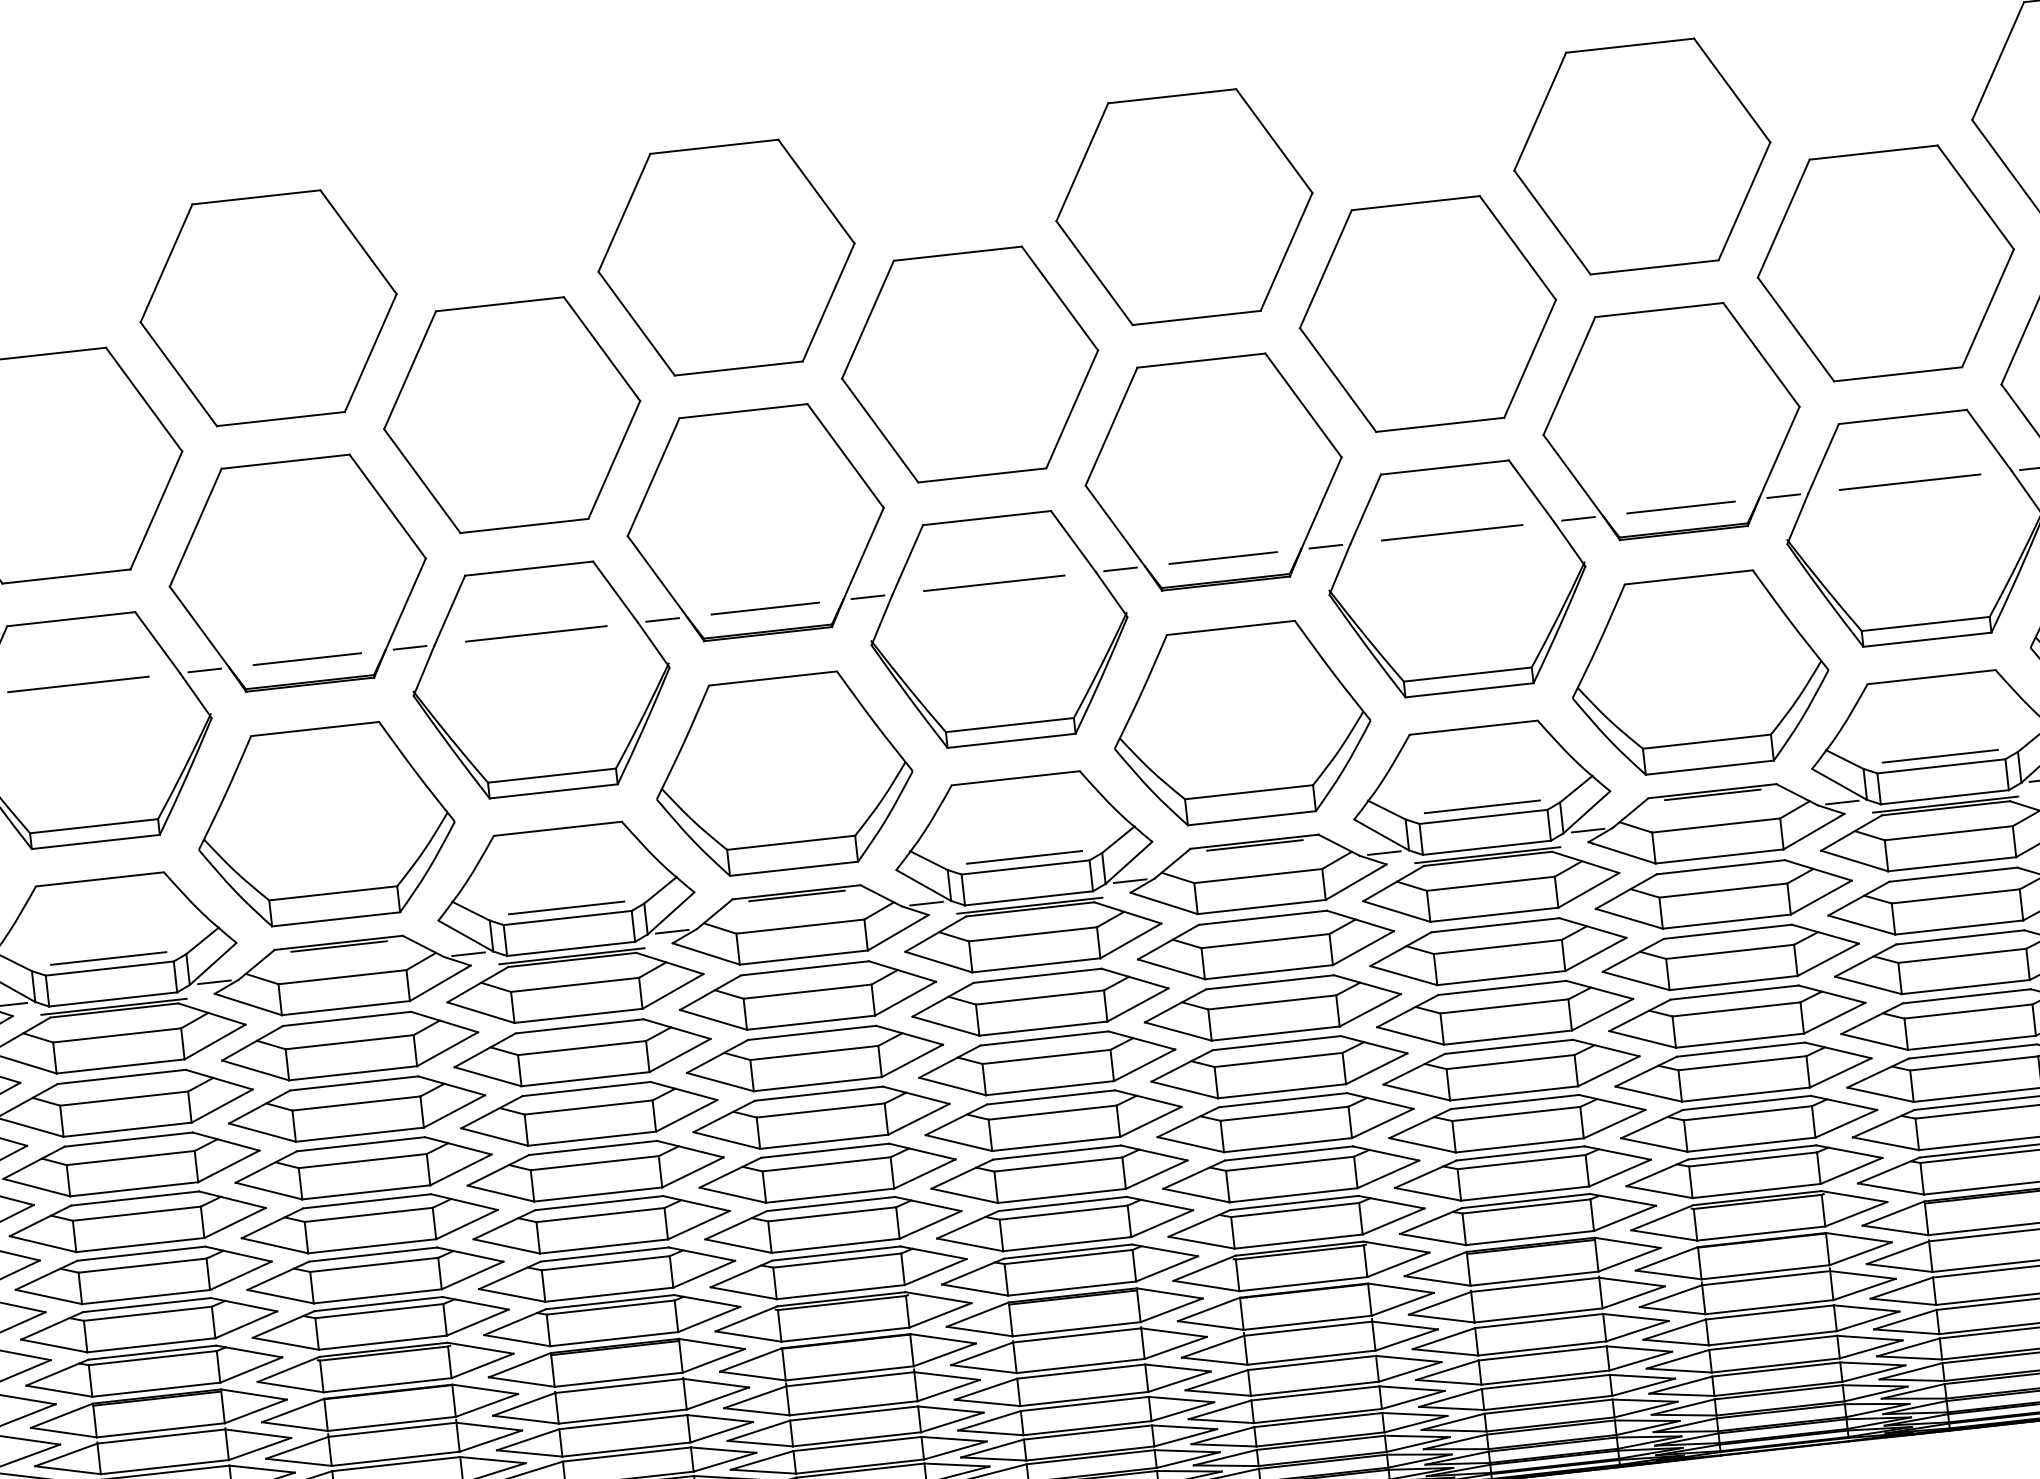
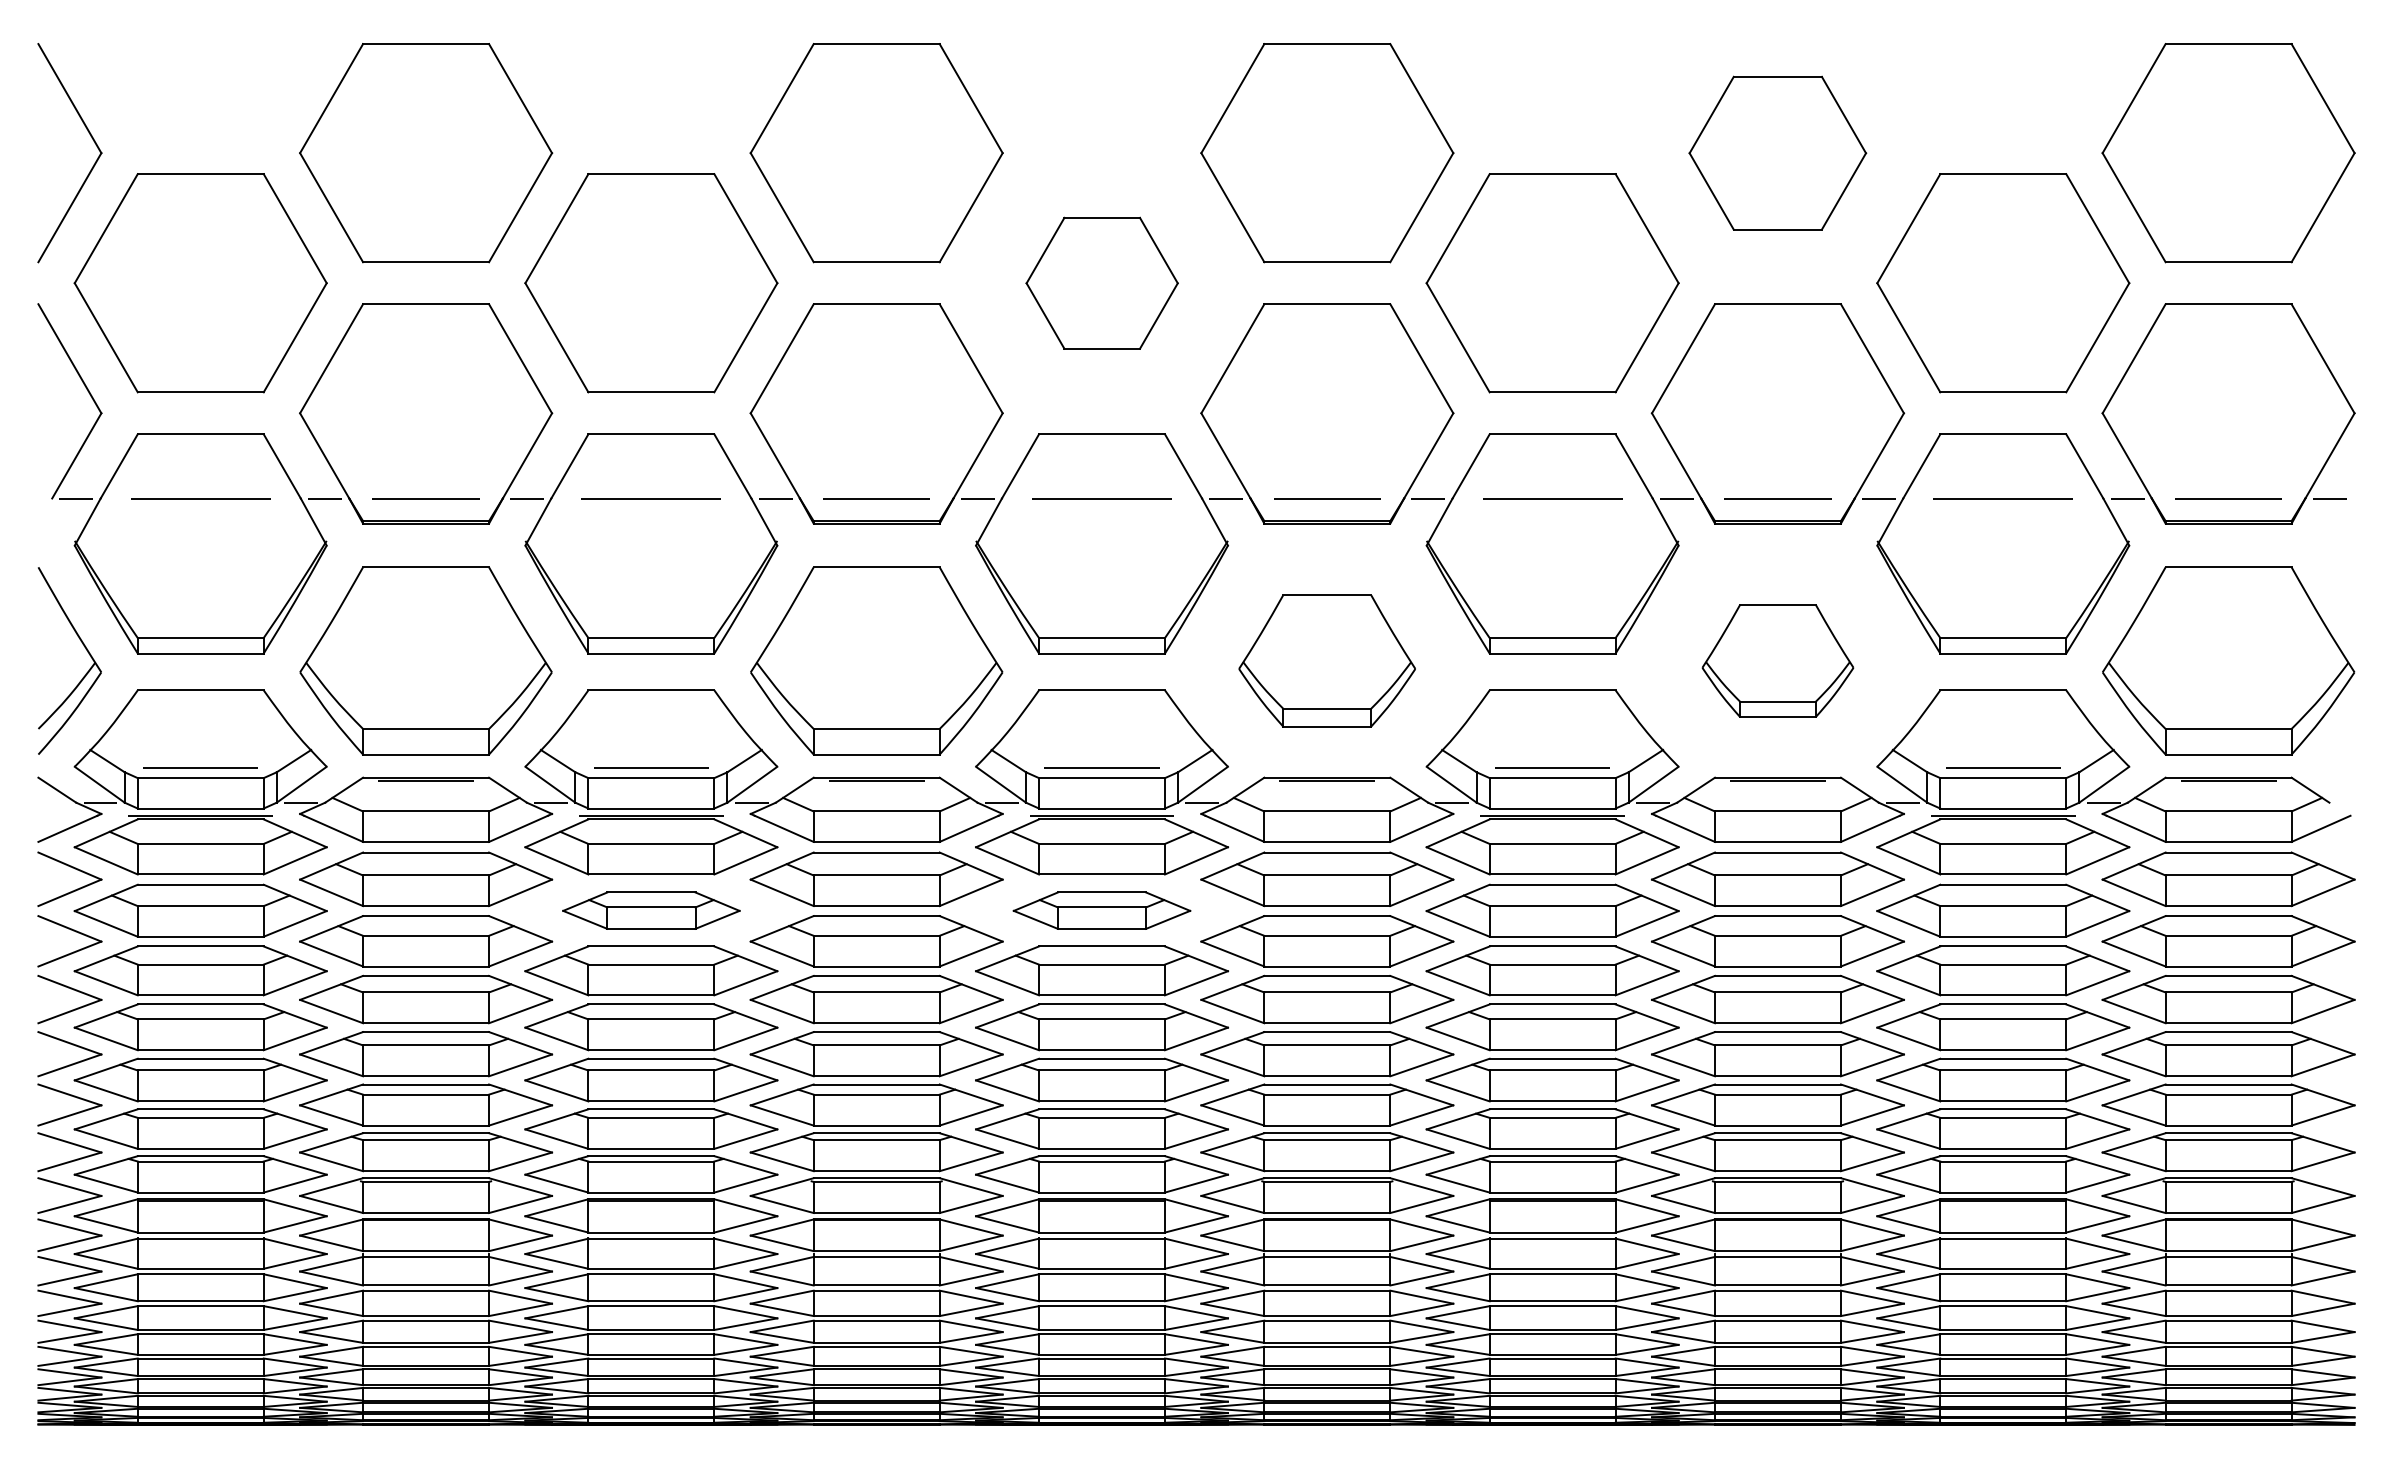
part: (1641, 156) -> (1777, 153), size x0.7
part: (970, 364) -> (1102, 283), size x0.6
part: (1698, 672) -> (1777, 660), size x0.6
part: (1240, 722) -> (1326, 660), size x0.7
part: (1039, 1002) -> (1101, 910), size x0.7
part: (582, 1052) -> (651, 910), size x0.7

